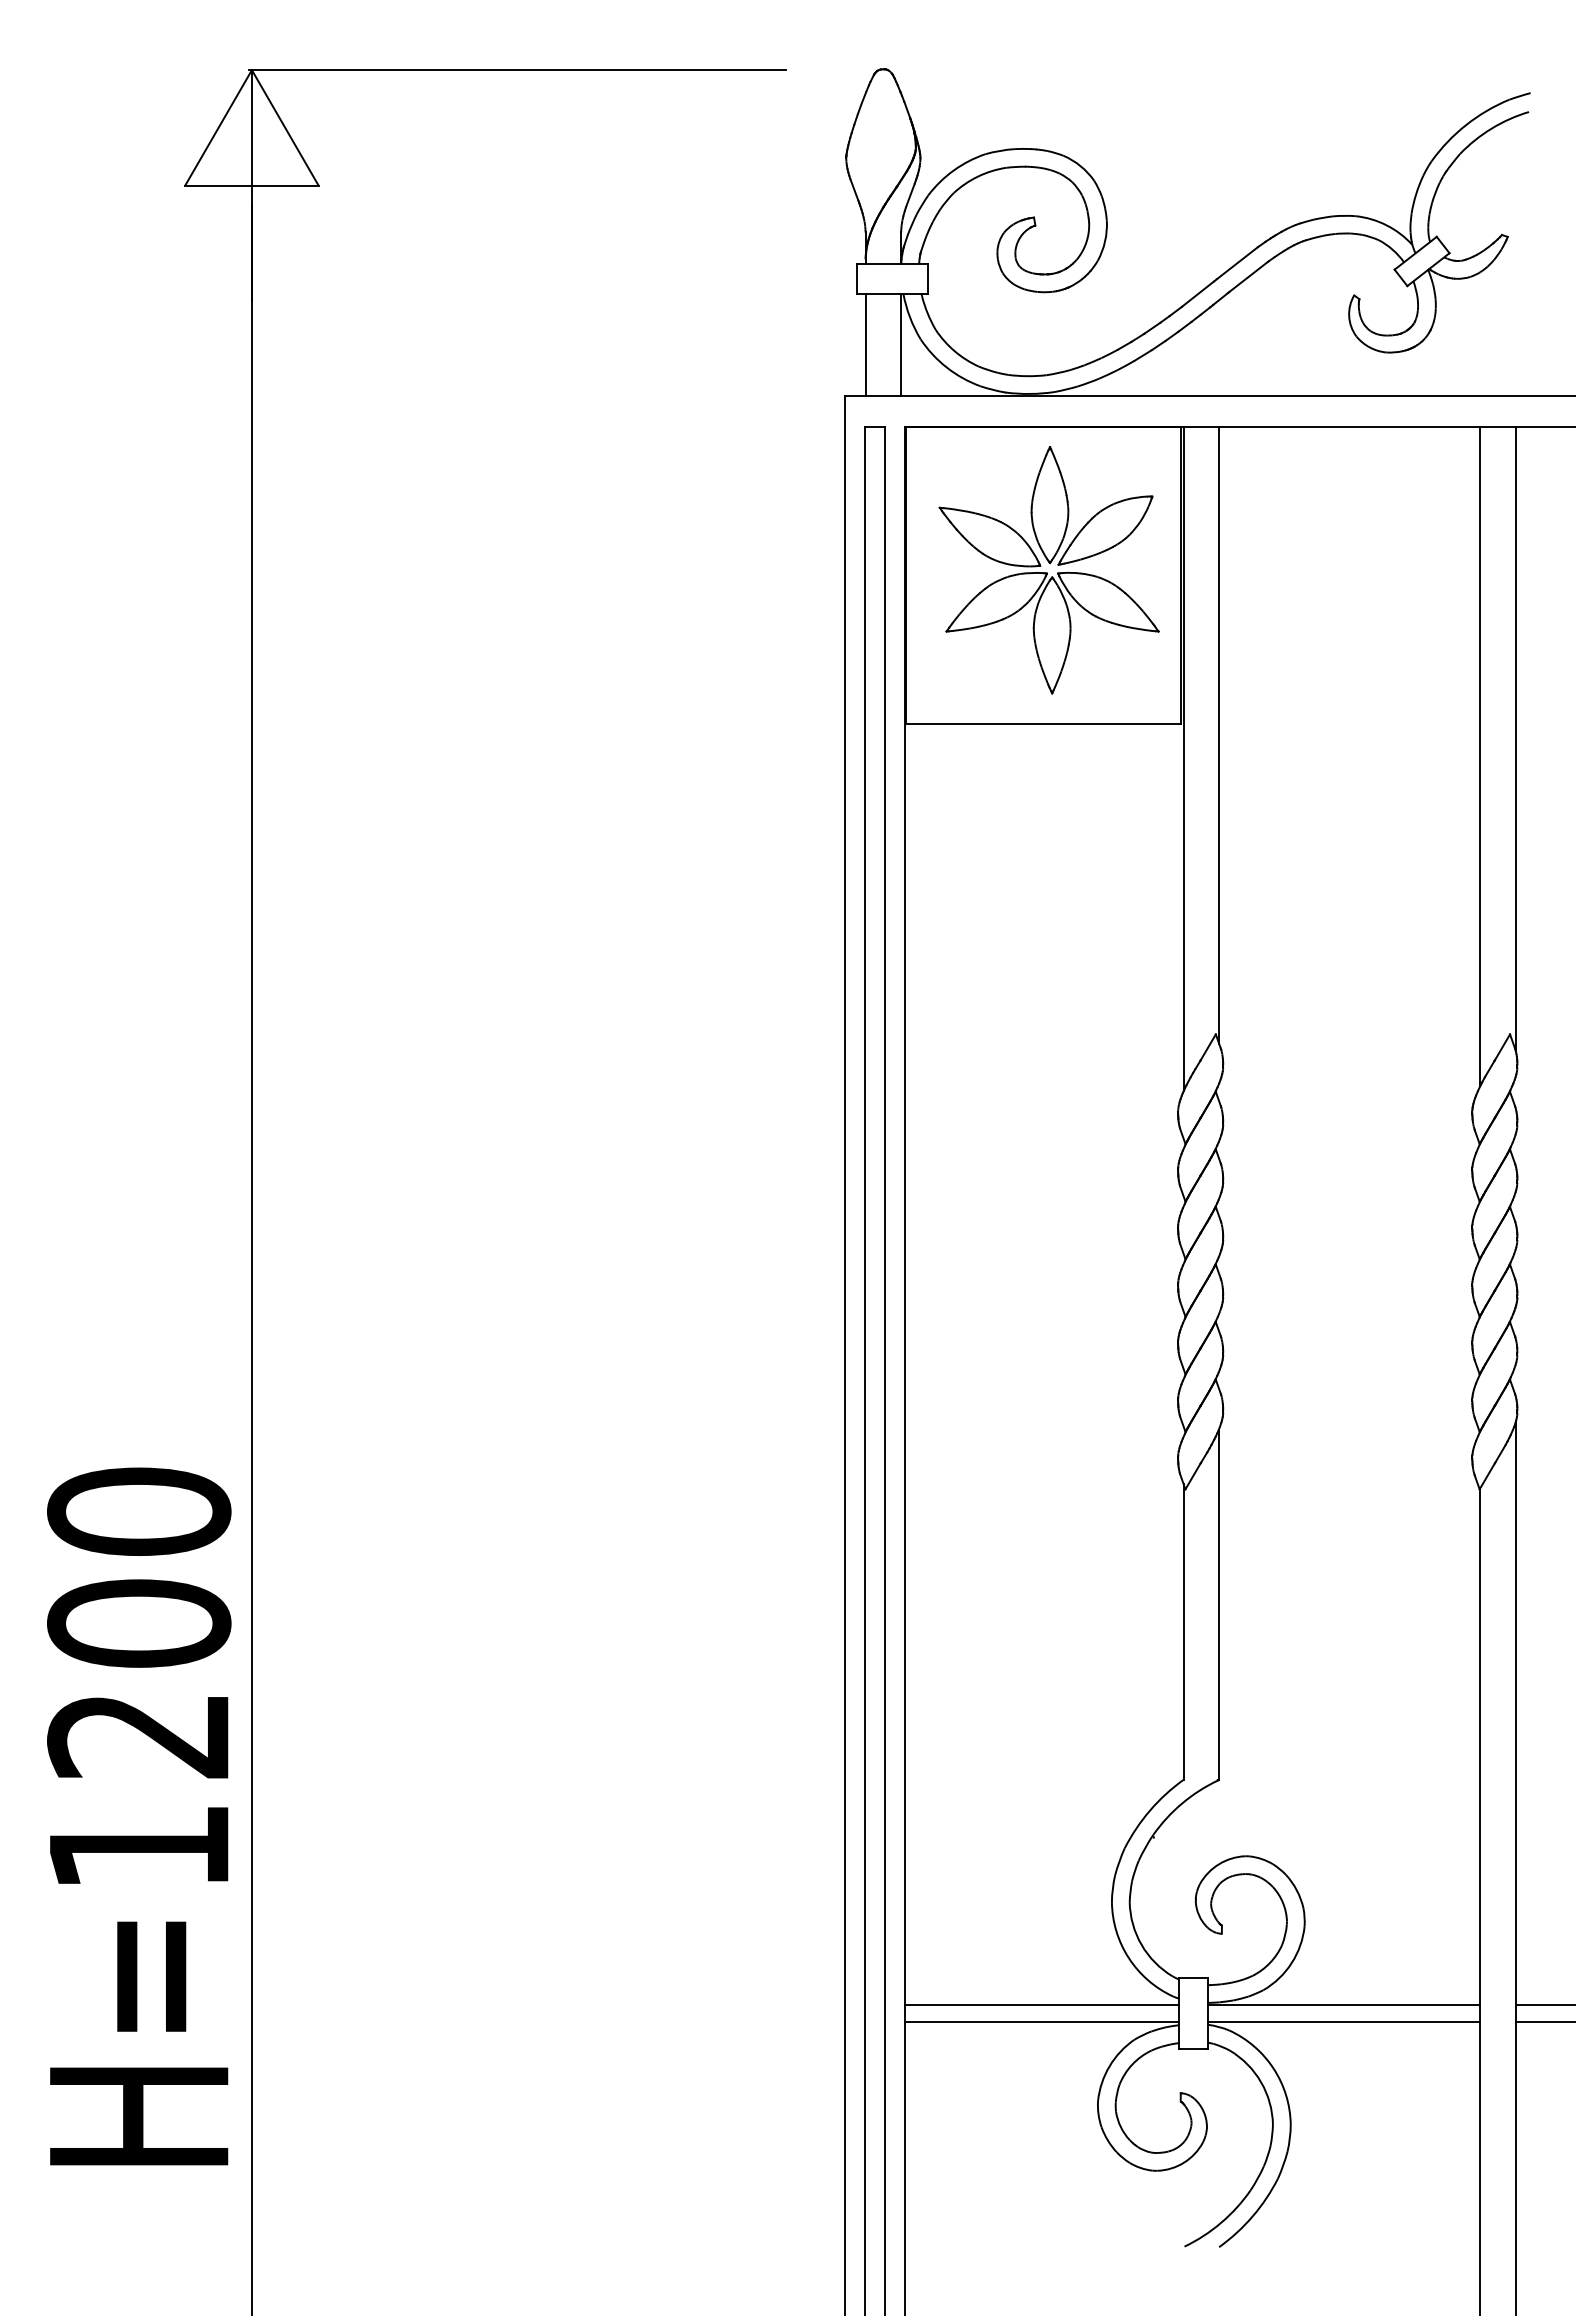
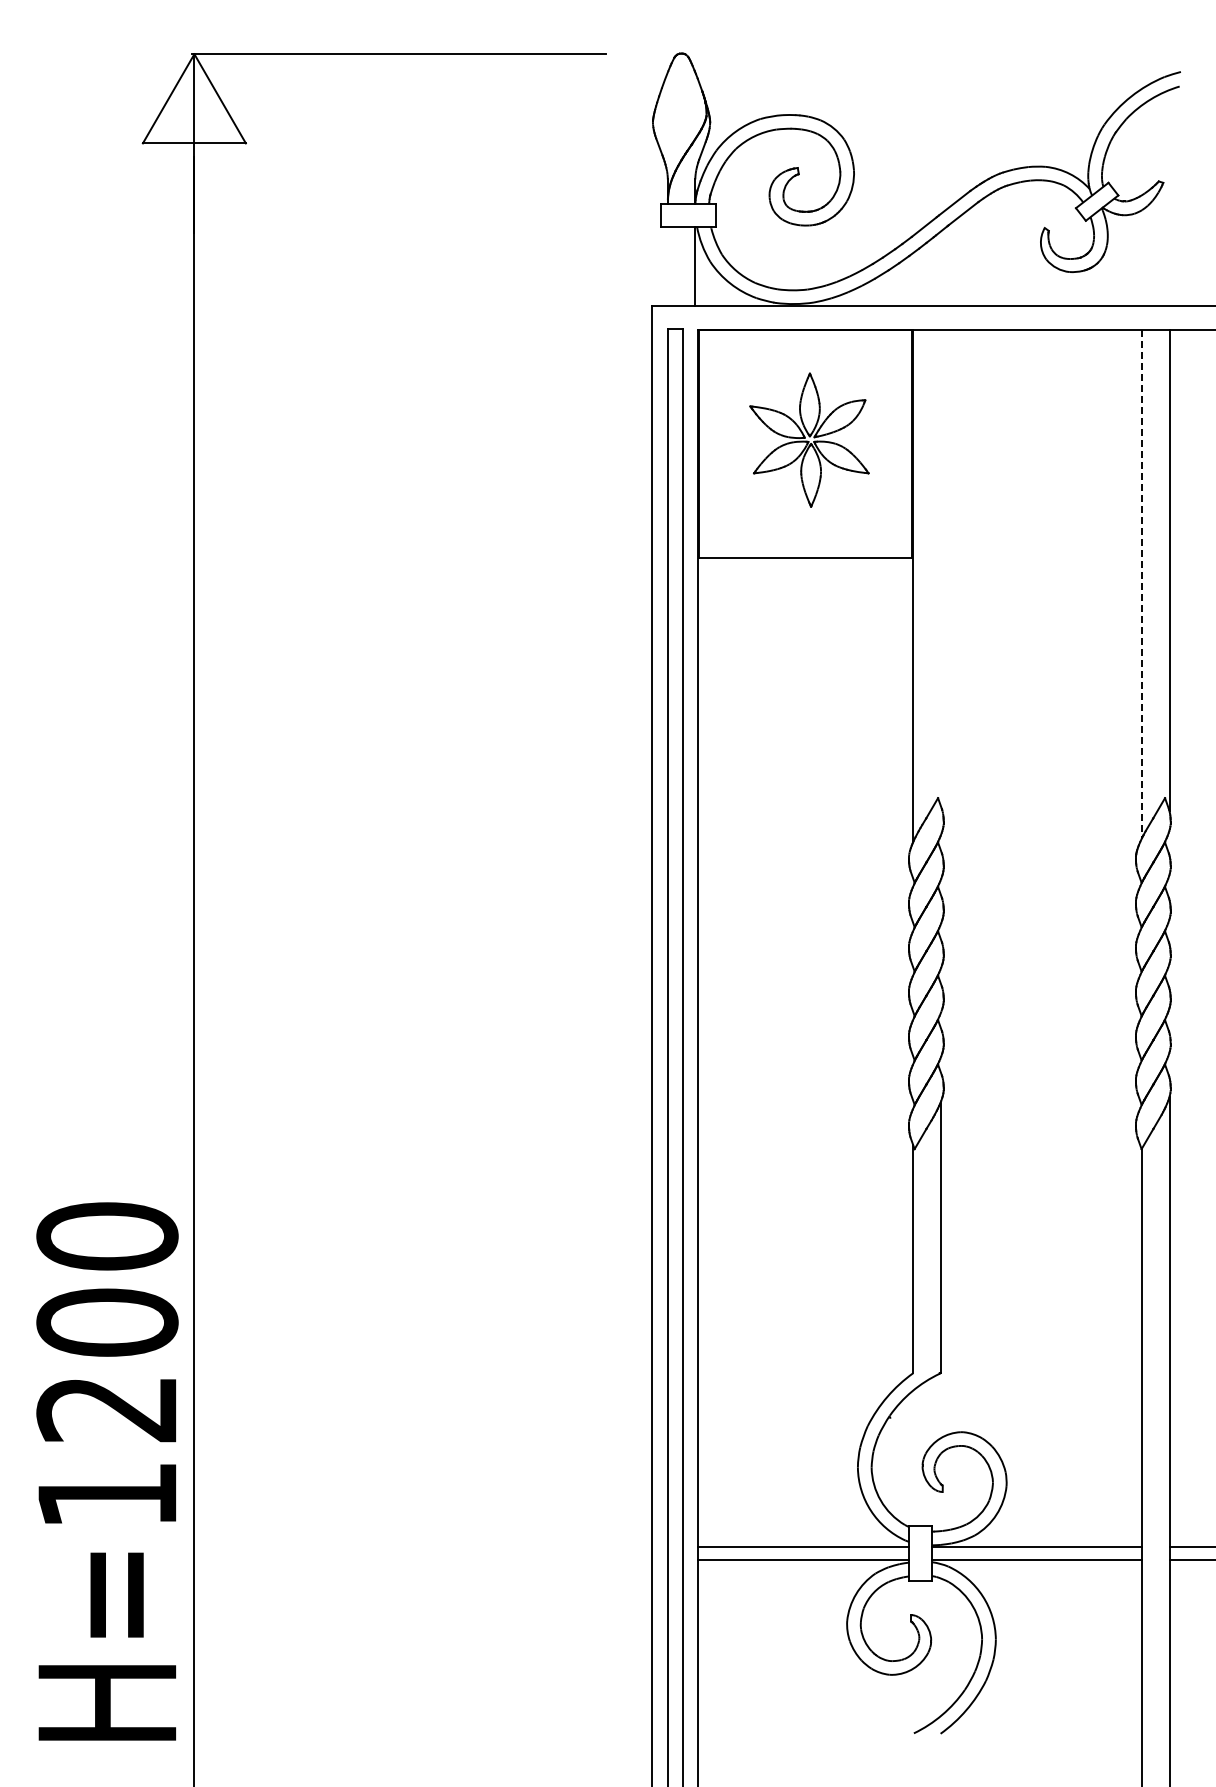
line: (865, 345) -> (667, 266), removed
part: (1049, 570) -> (809, 440), size x0.7
line: (1218, 735) -> (940, 567), removed
line: (1480, 757) -> (1142, 584), solid -> dashed
text: (139, 1816) -> (107, 1471), moved

